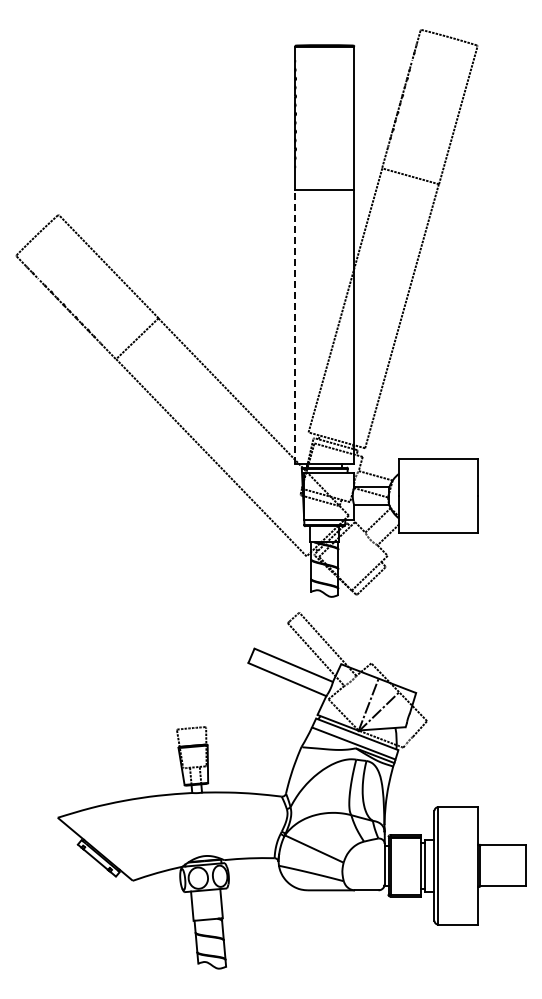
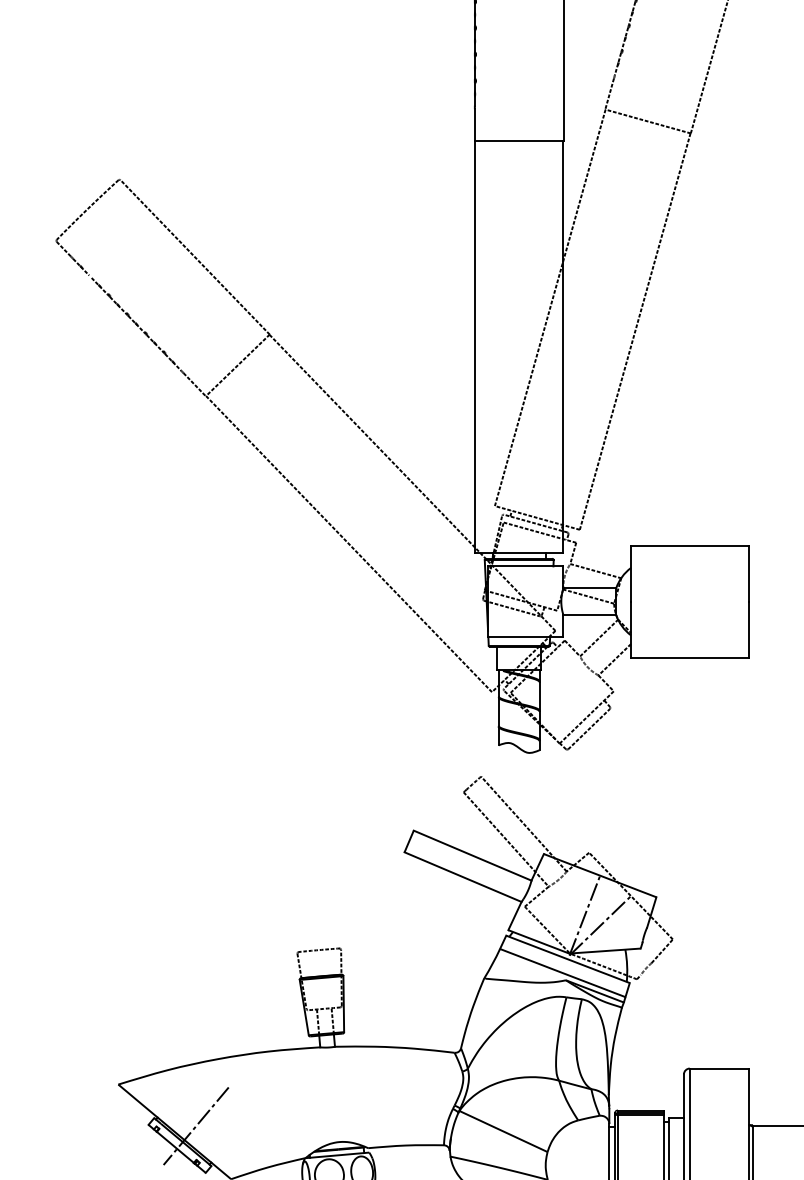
line: (295, 326) -> (475, 346), dashed -> solid
line: (109, 845) -> (196, 1126), added

